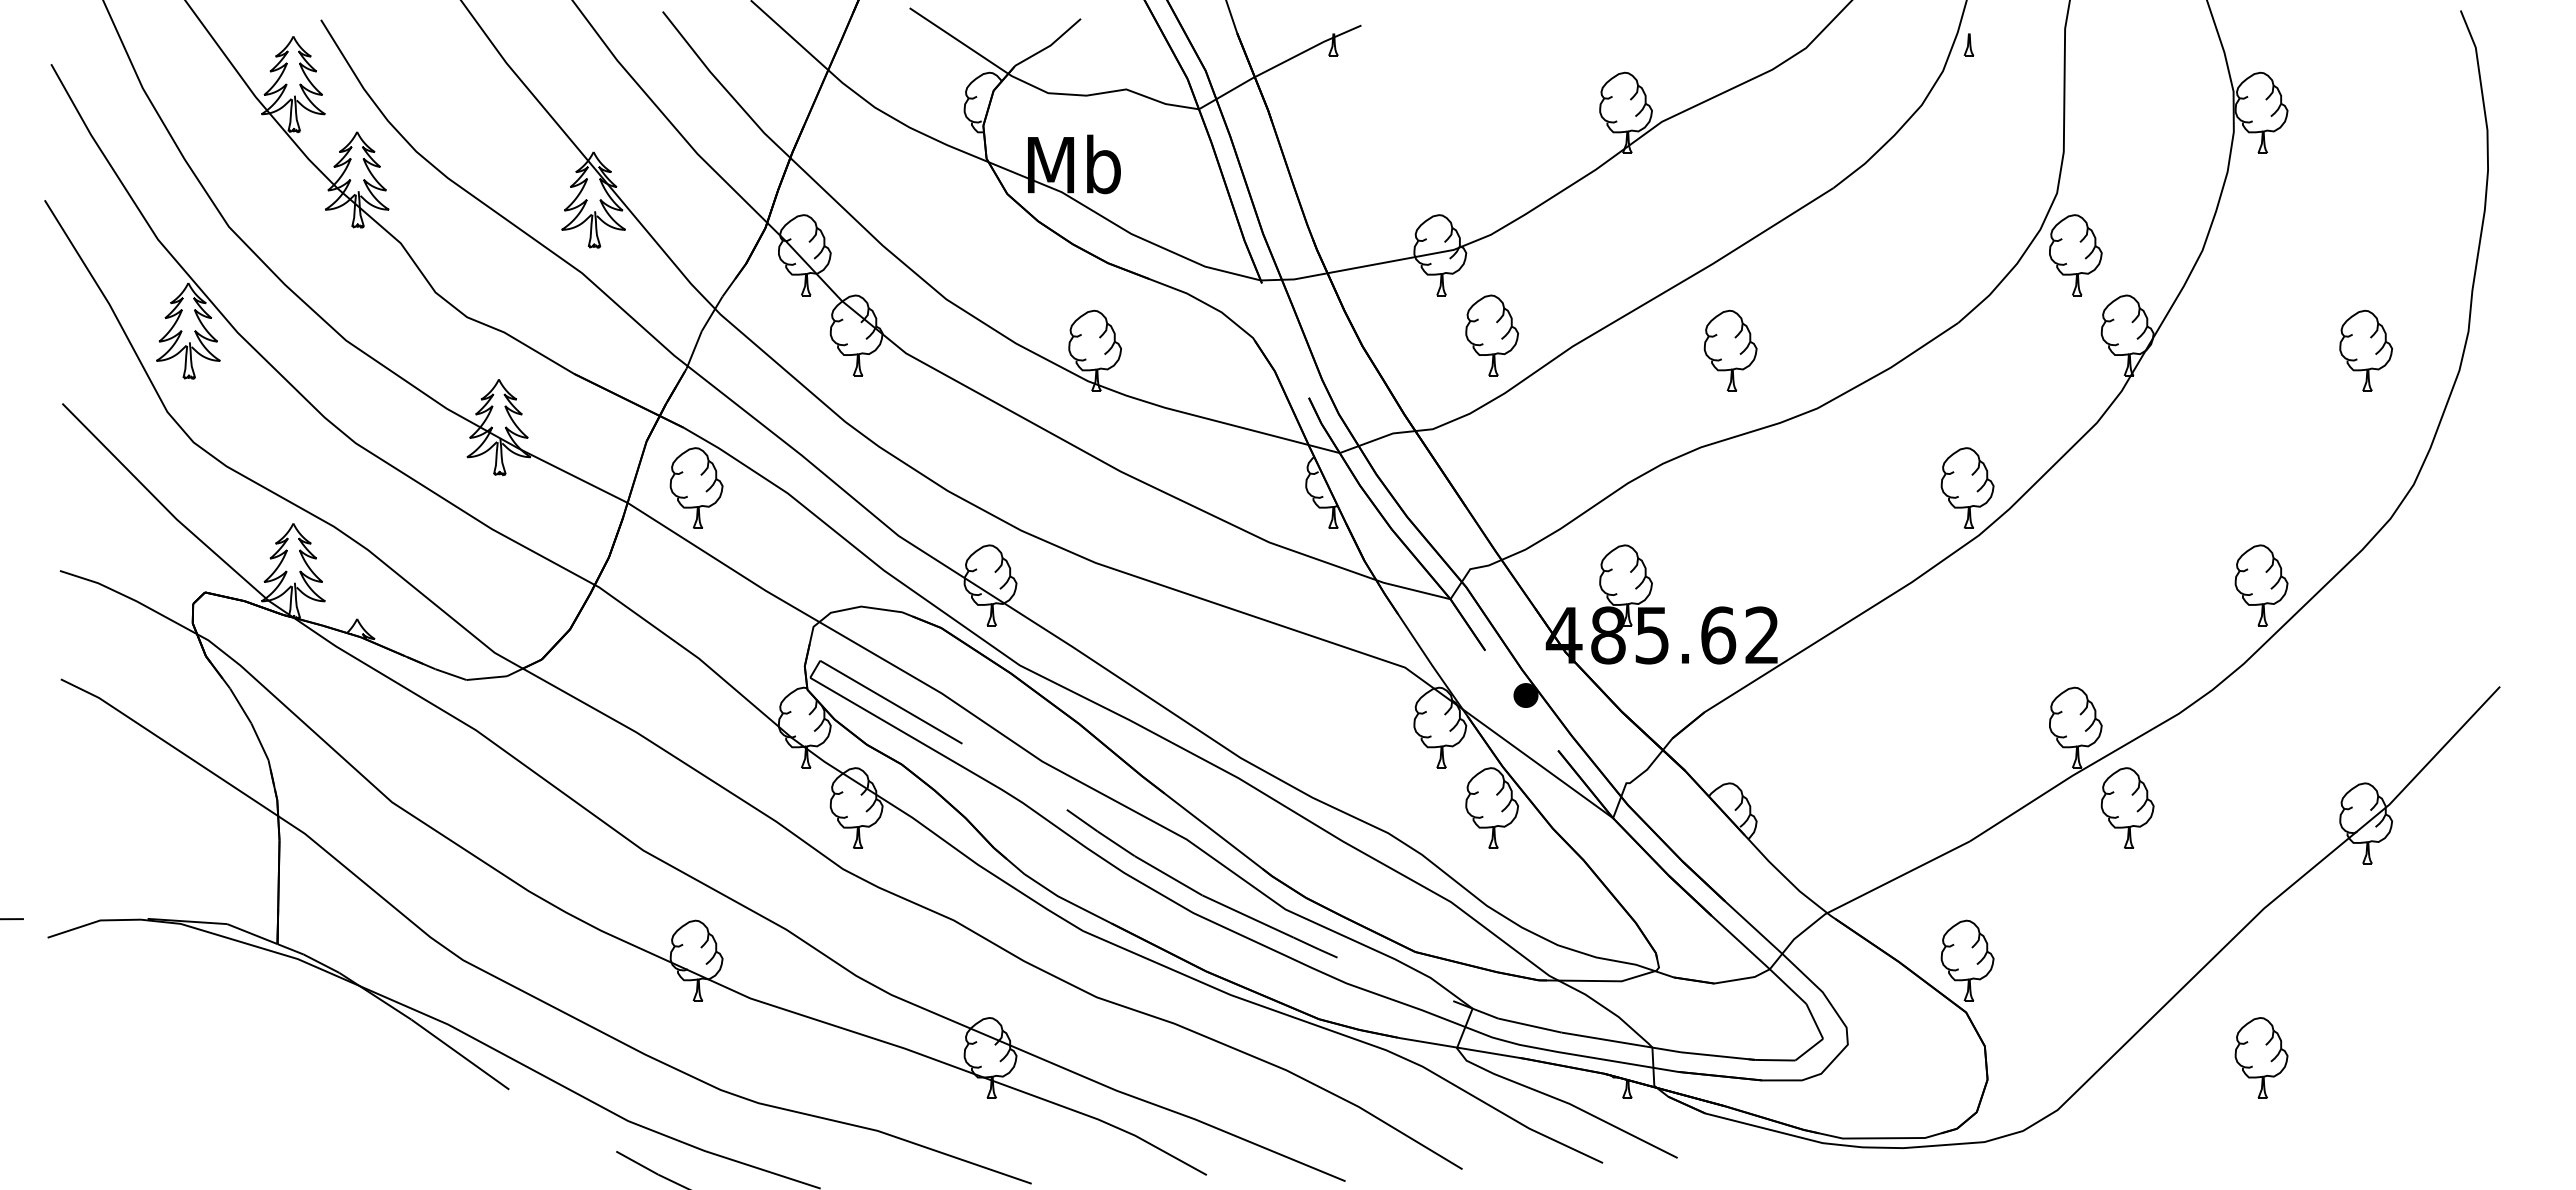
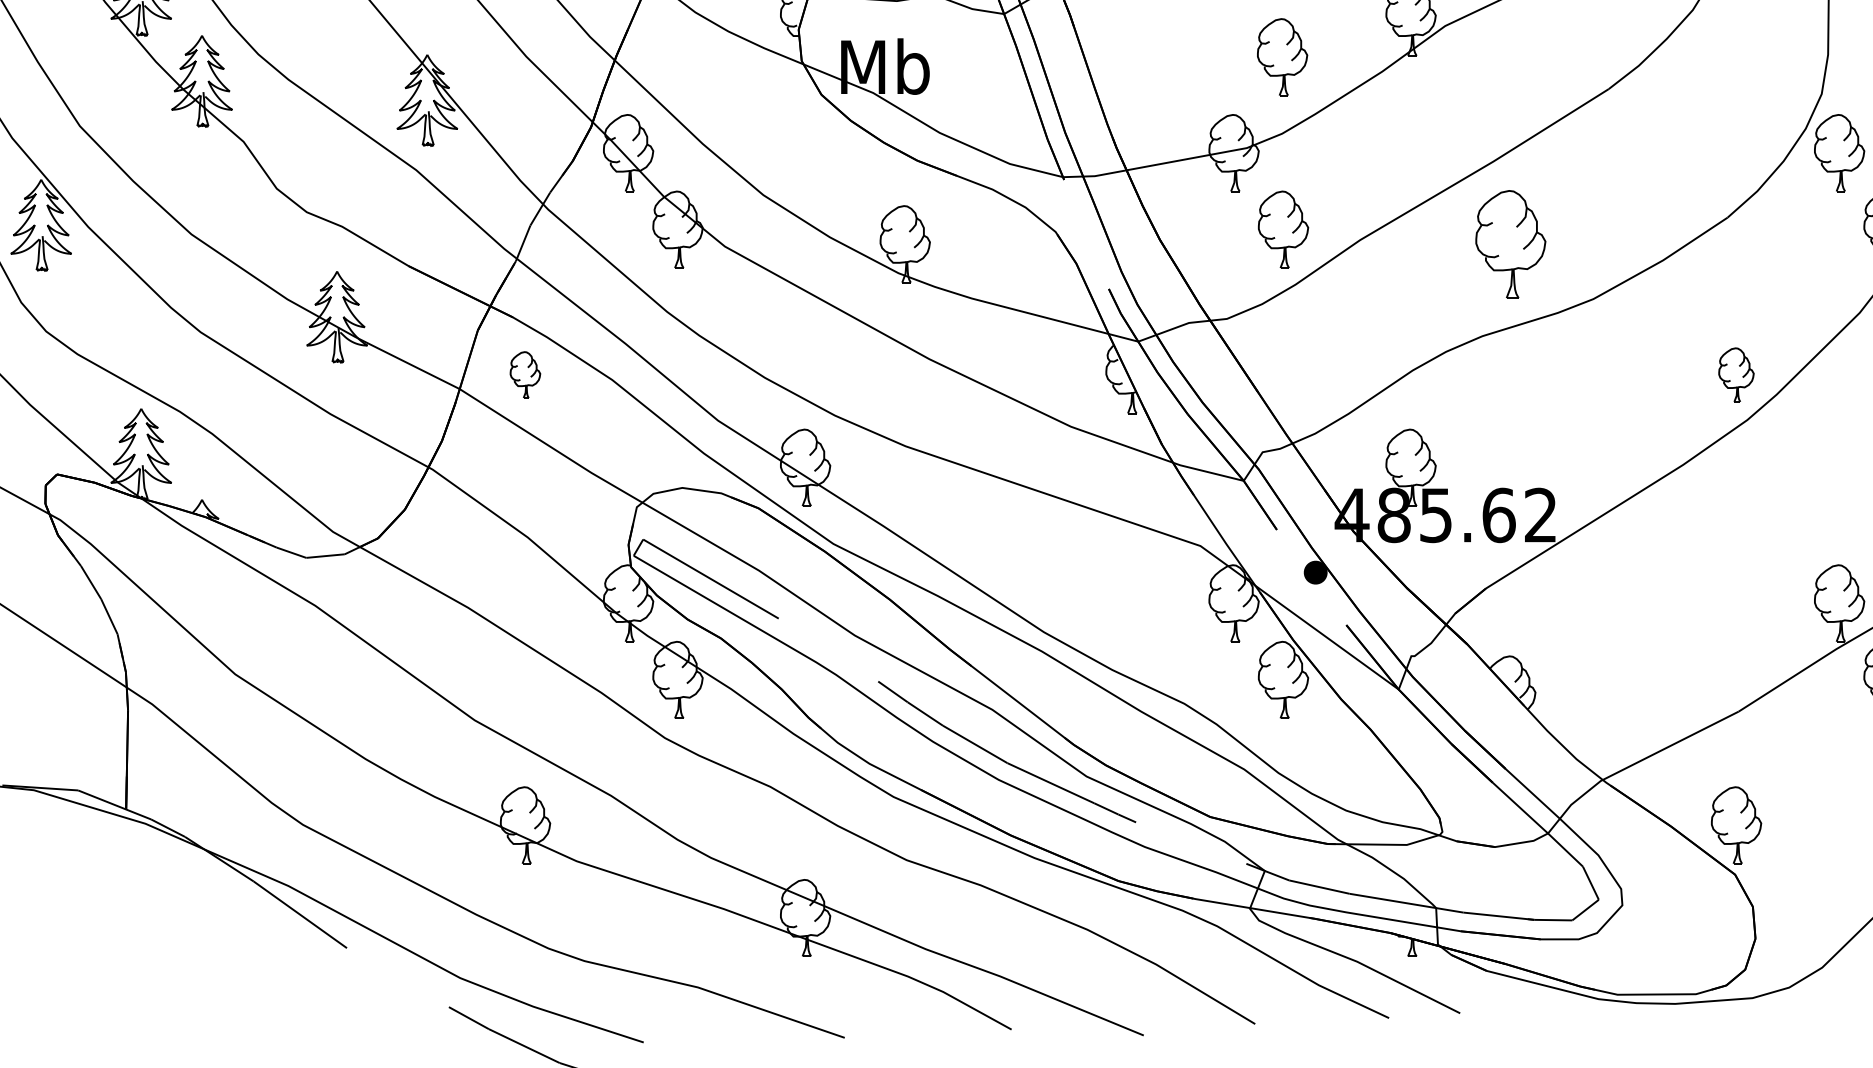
part: (1490, 154) -> (1281, 57), added
part: (1730, 350) -> (1510, 243), size x1.4
part: (696, 487) -> (525, 374), size x0.6
part: (1967, 487) -> (1736, 374), size x0.7

